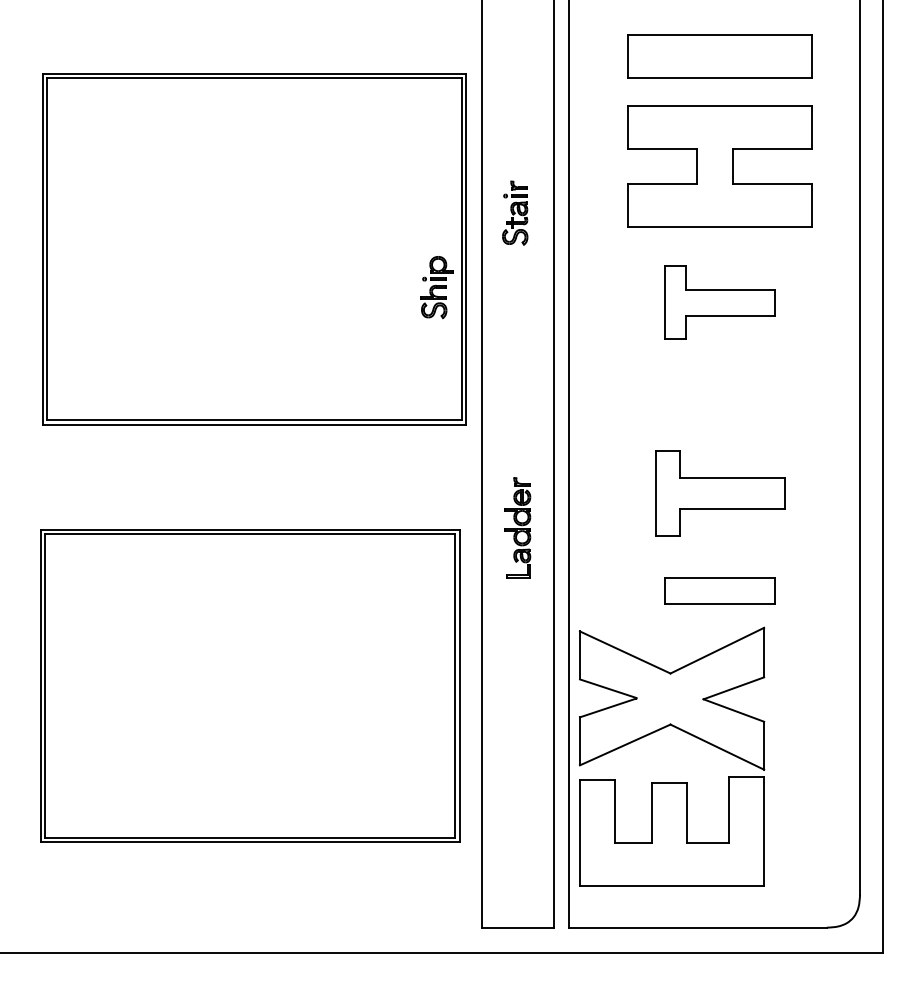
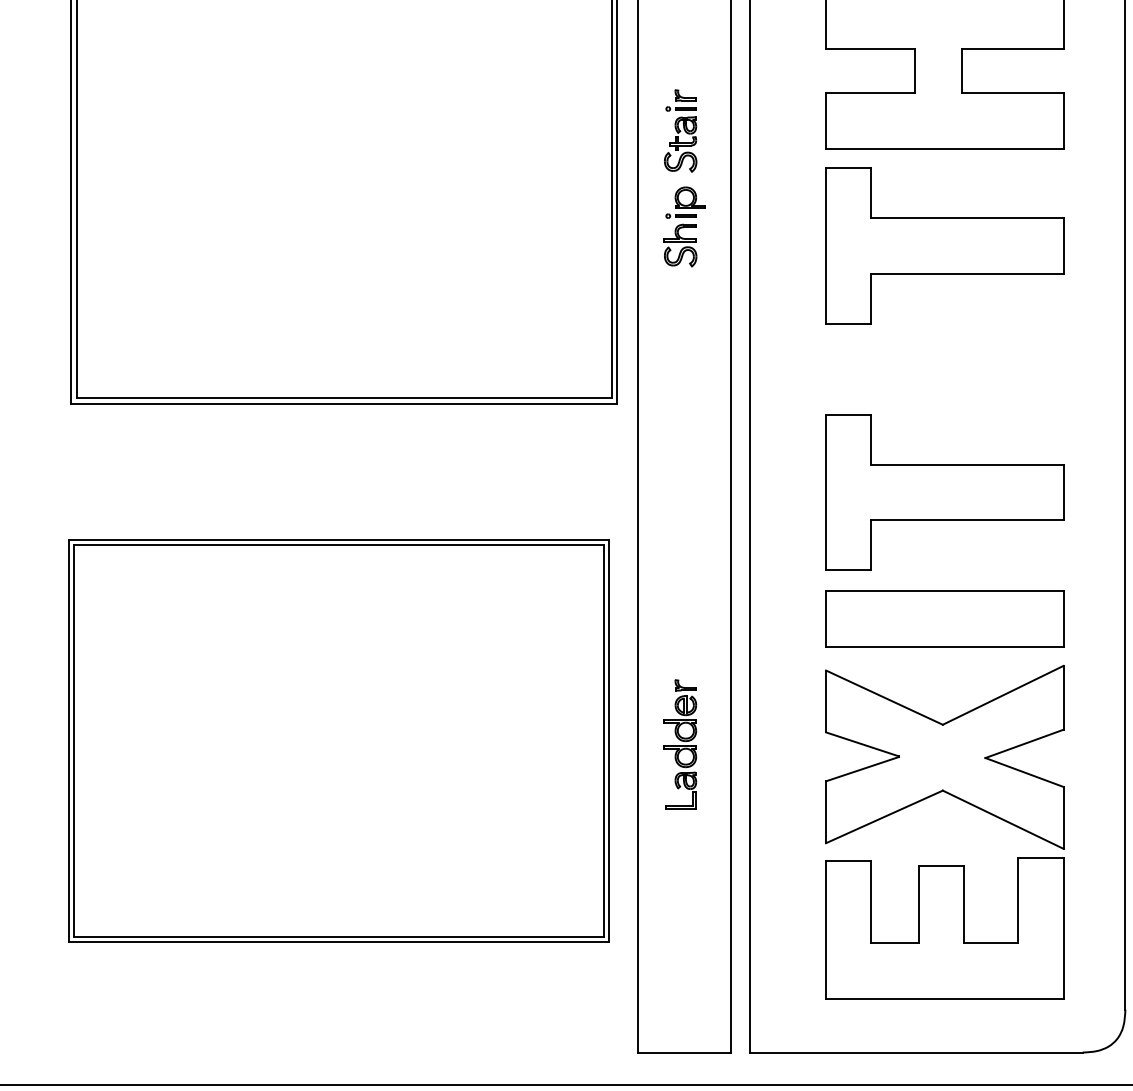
part: (436, 287) -> (683, 226), moved
part: (719, 302) -> (944, 246), size x1.67
part: (719, 493) -> (944, 492), size x1.43
part: (517, 527) -> (679, 744), moved
part: (719, 591) -> (944, 619), size x1.67
part: (672, 782) -> (945, 865), moved

